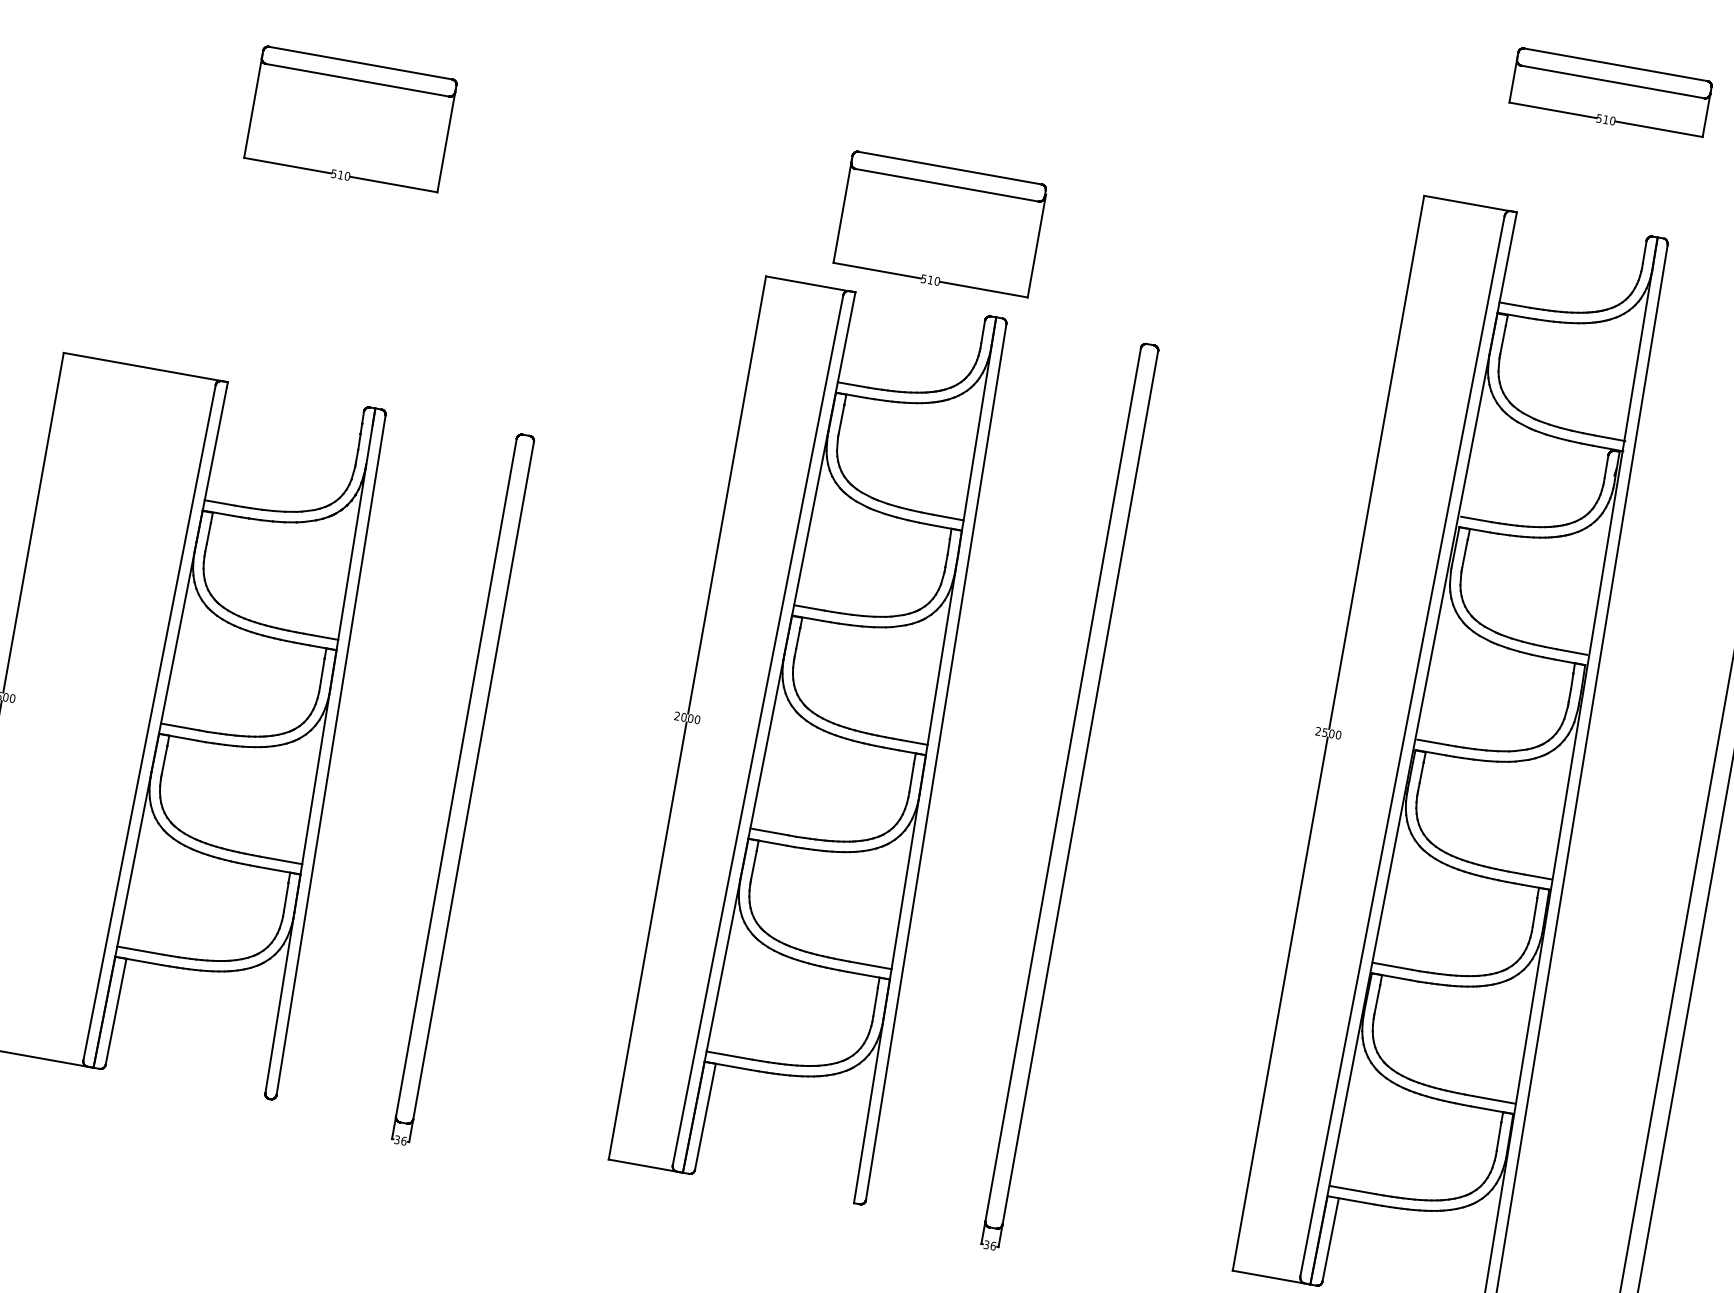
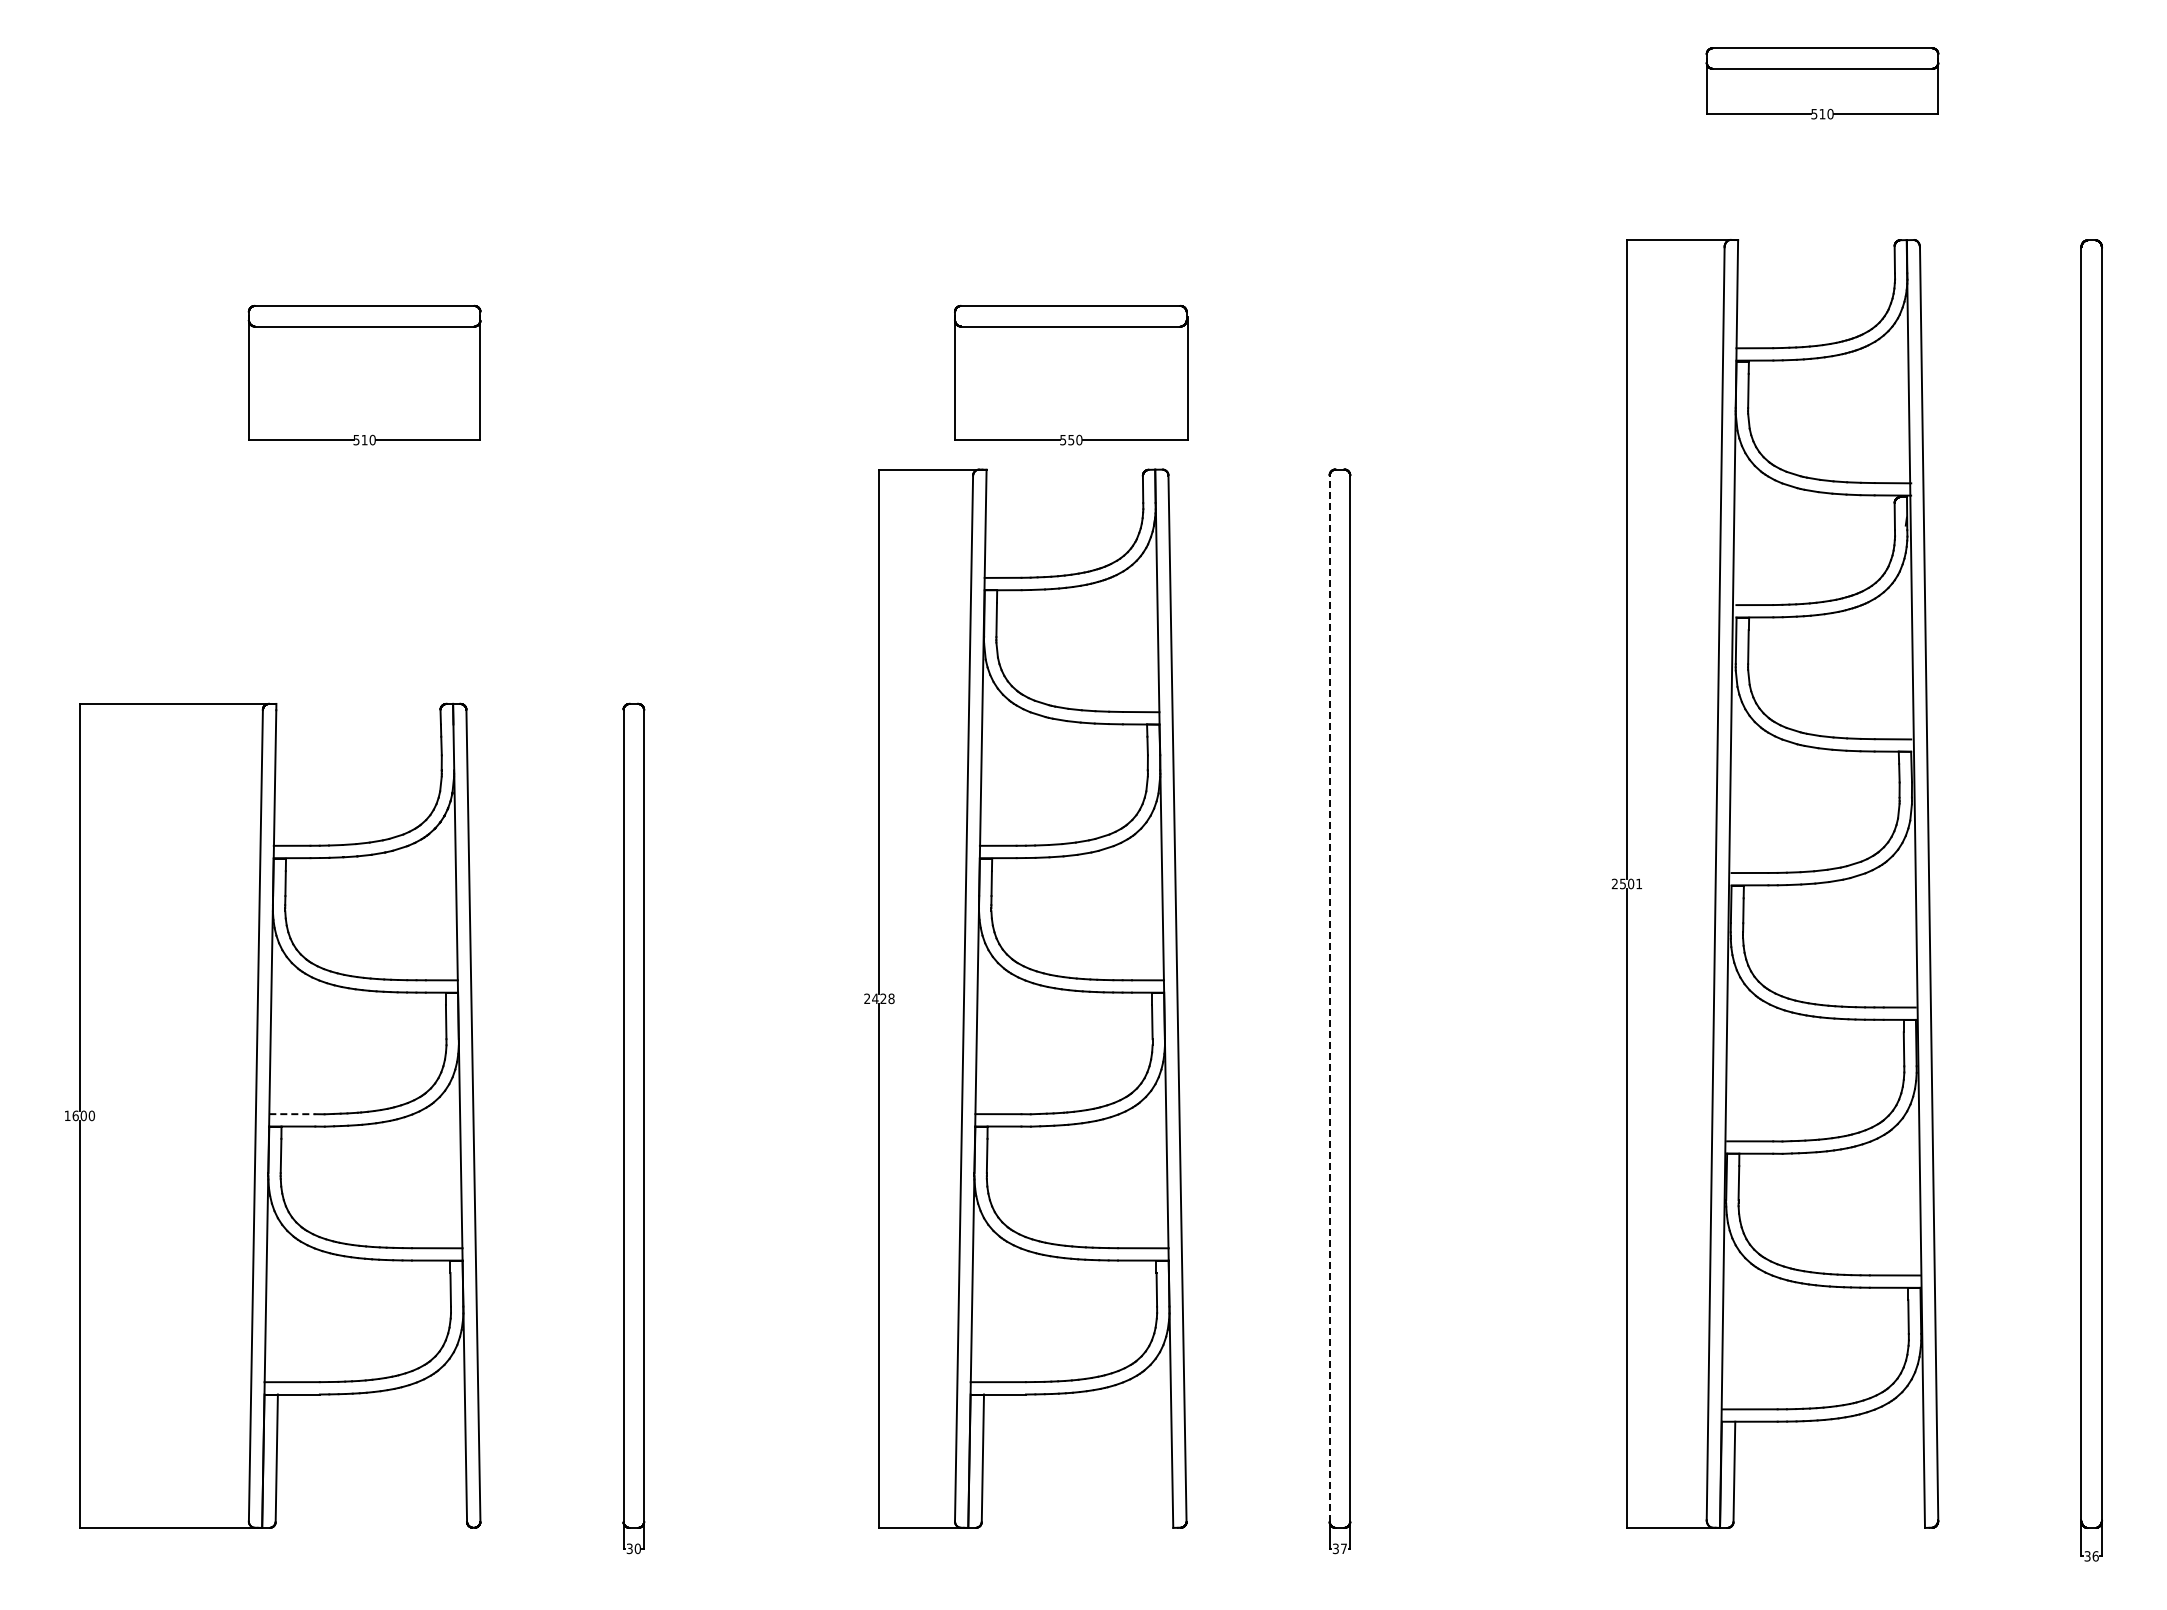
text: (930, 280) -> (1071, 440), 510 -> 550
text: (690, 718) -> (883, 998), 2000 -> 2428
line: (180, 727) -> (292, 1114), solid -> dashed
text: (1338, 734) -> (1639, 883), 2500 -> 2501
line: (1063, 784) -> (1329, 998), solid -> dashed
text: (404, 1140) -> (638, 1548), 36 -> 30
text: (992, 1245) -> (1343, 1548), 36 -> 37

